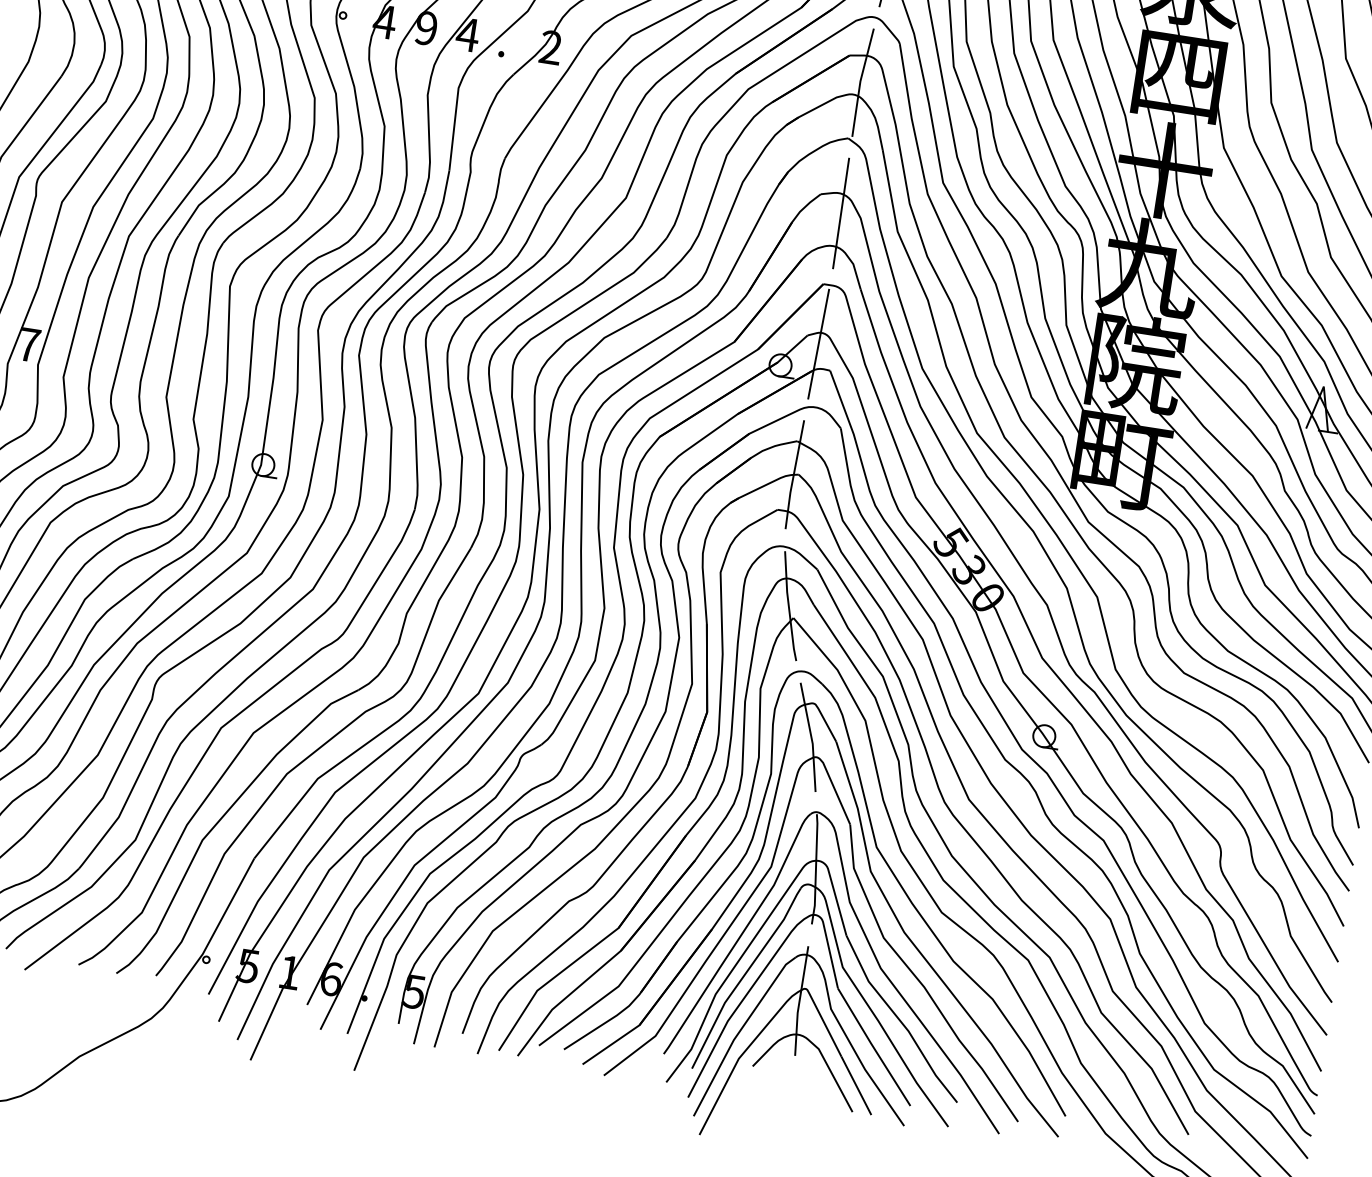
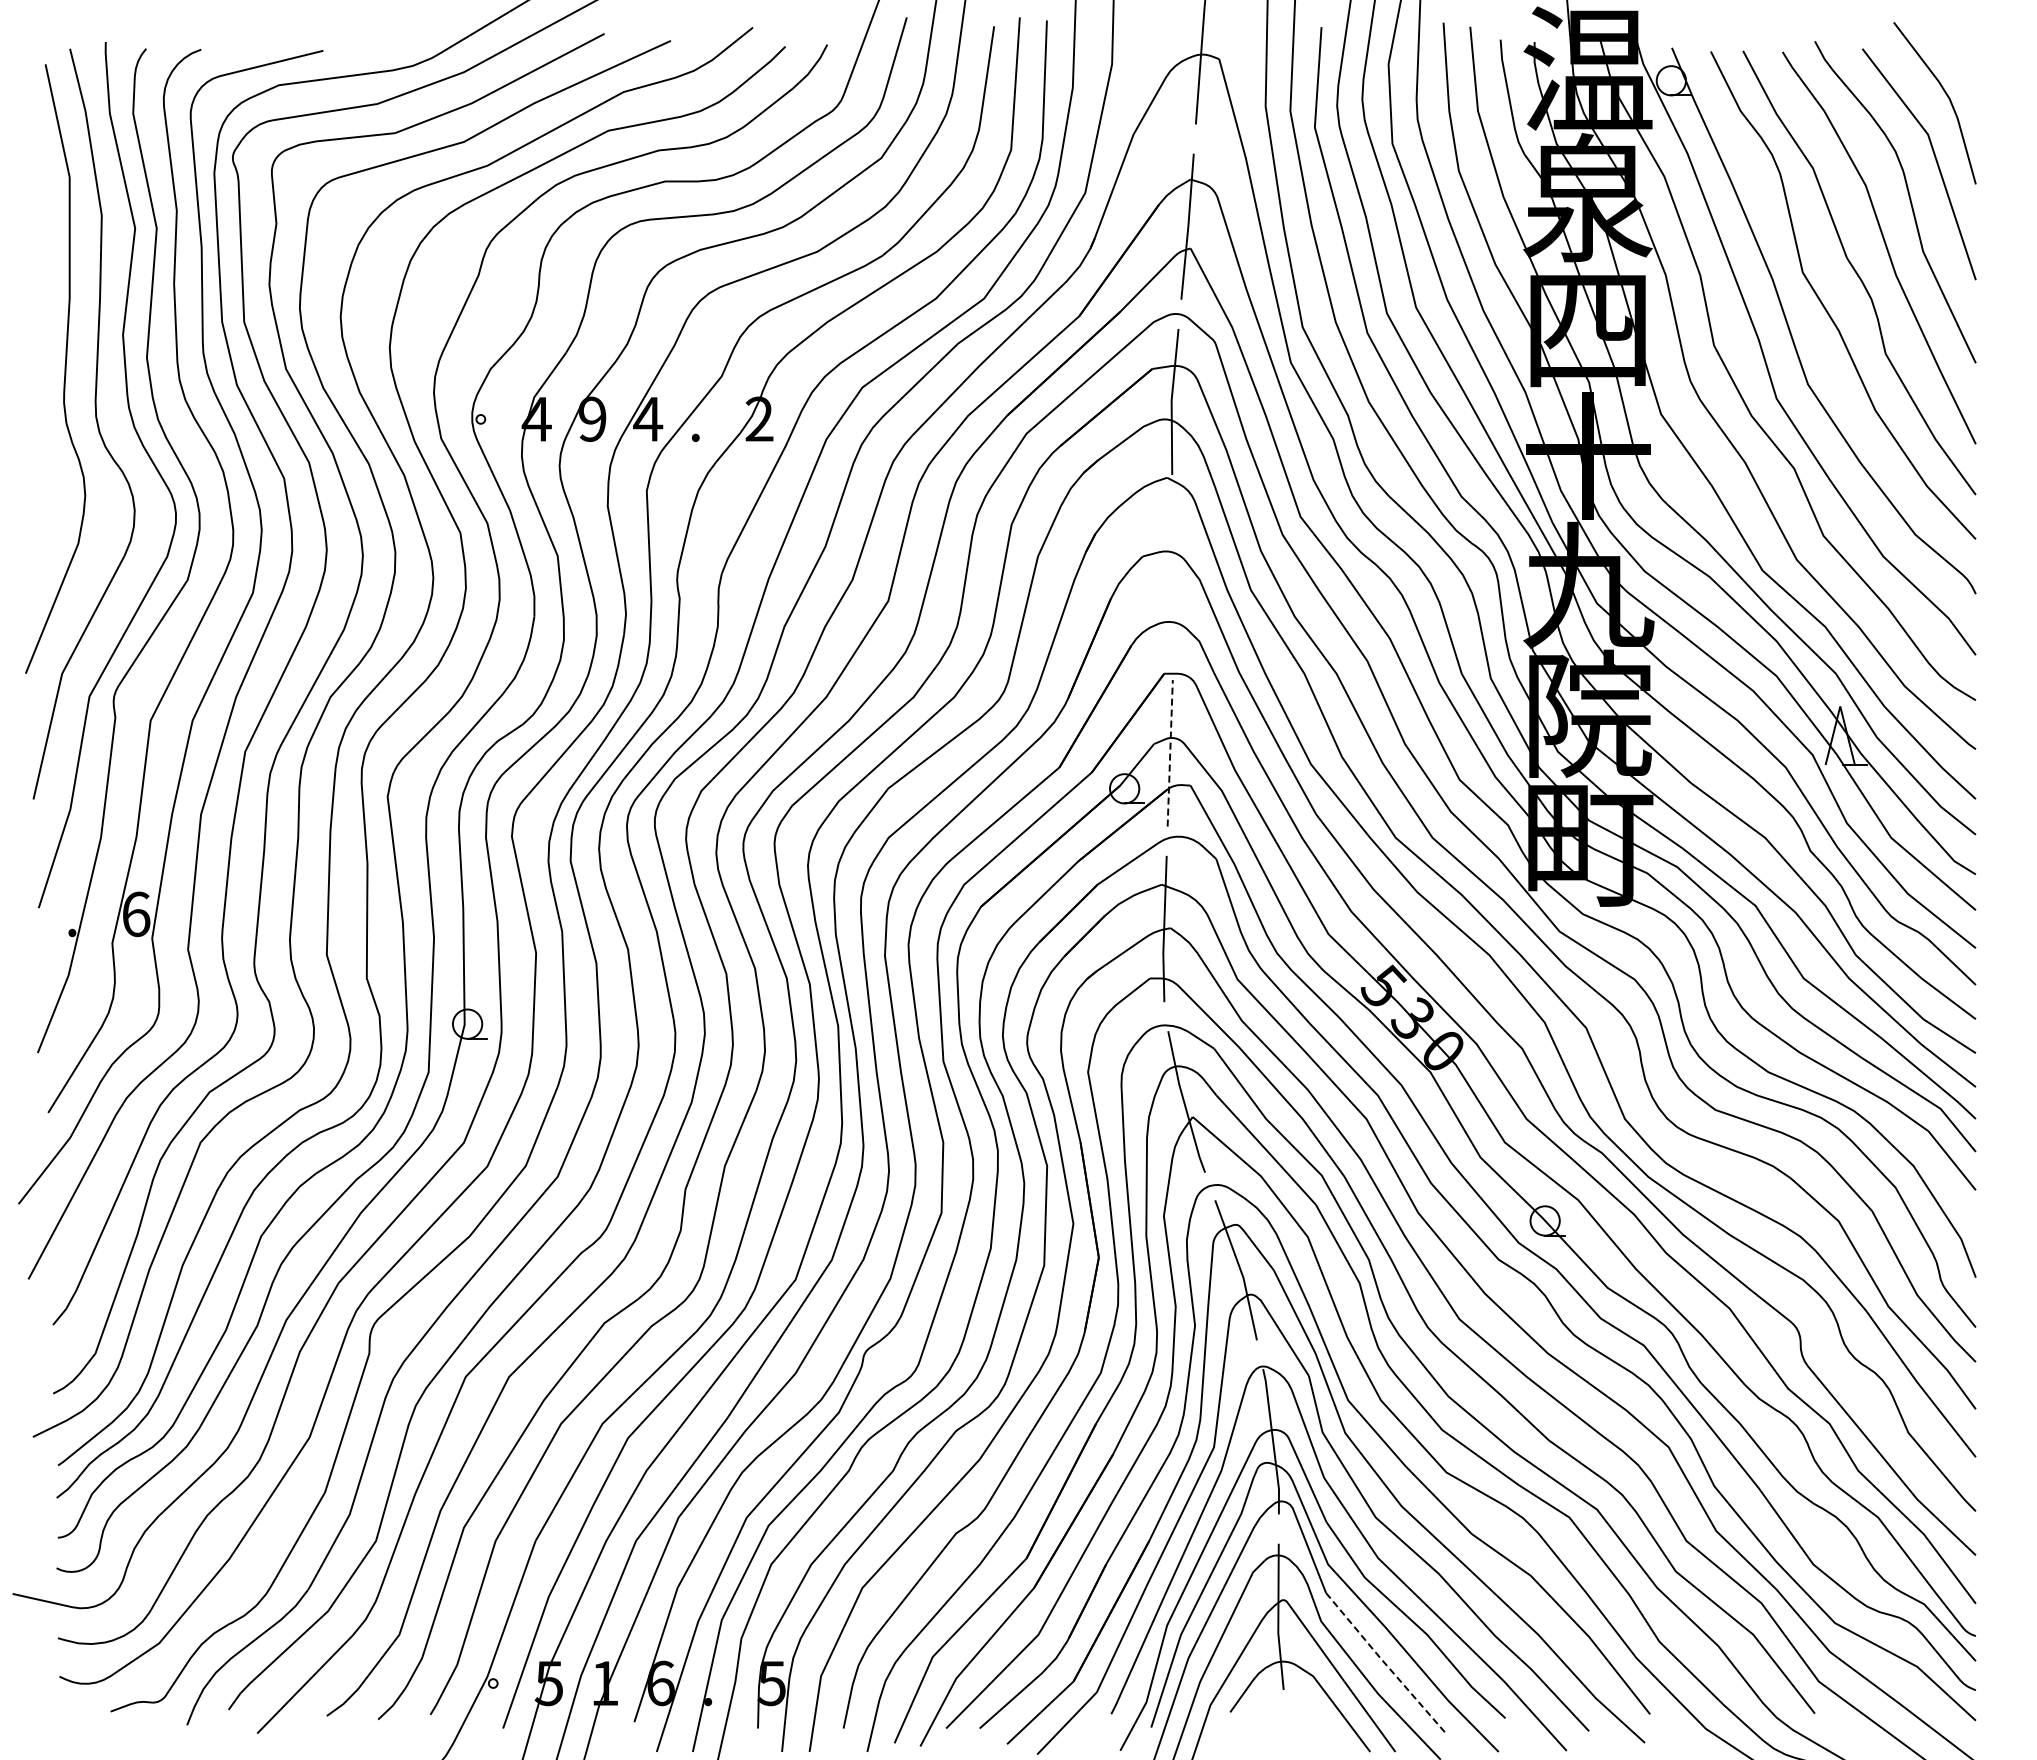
line: (840, 213) -> (1172, 577), removed
line: (818, 343) -> (1170, 752), solid -> dashed
text: (29, 345) -> (136, 914), 7 -> 6
line: (874, 1047) -> (1385, 1663), solid -> dashed

